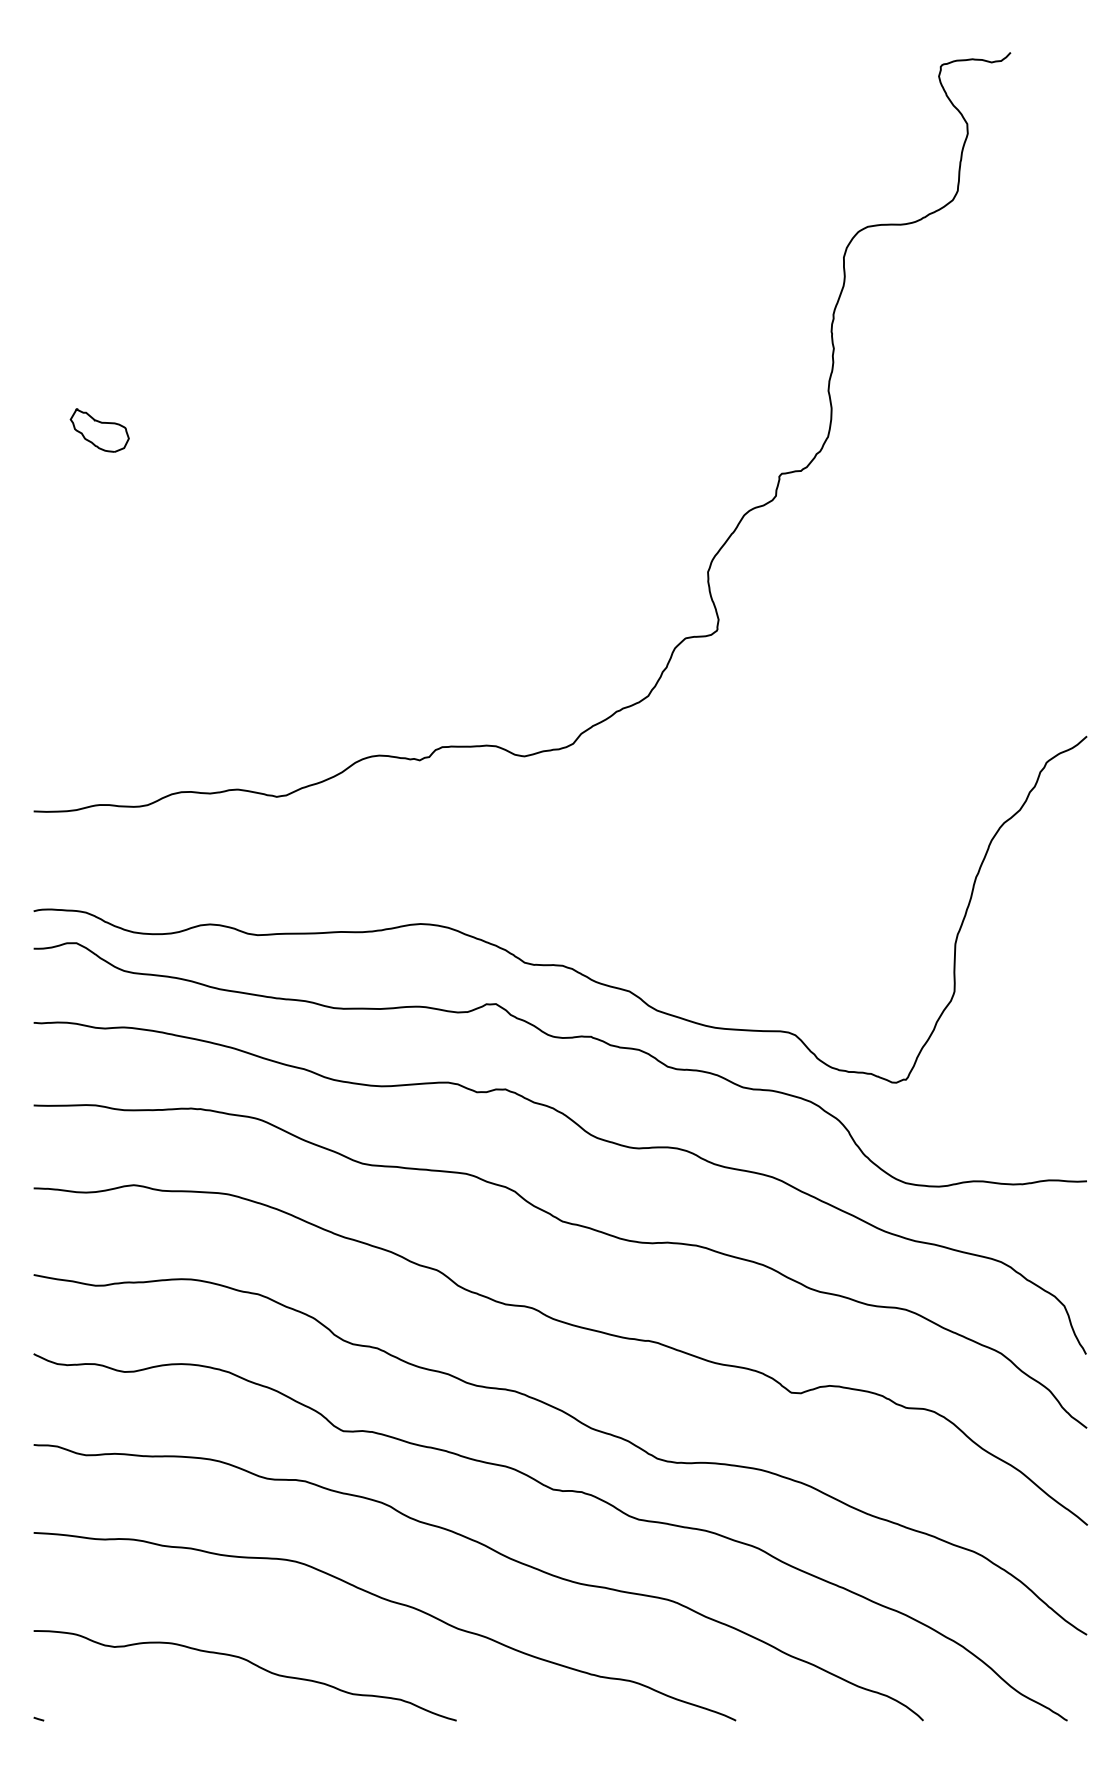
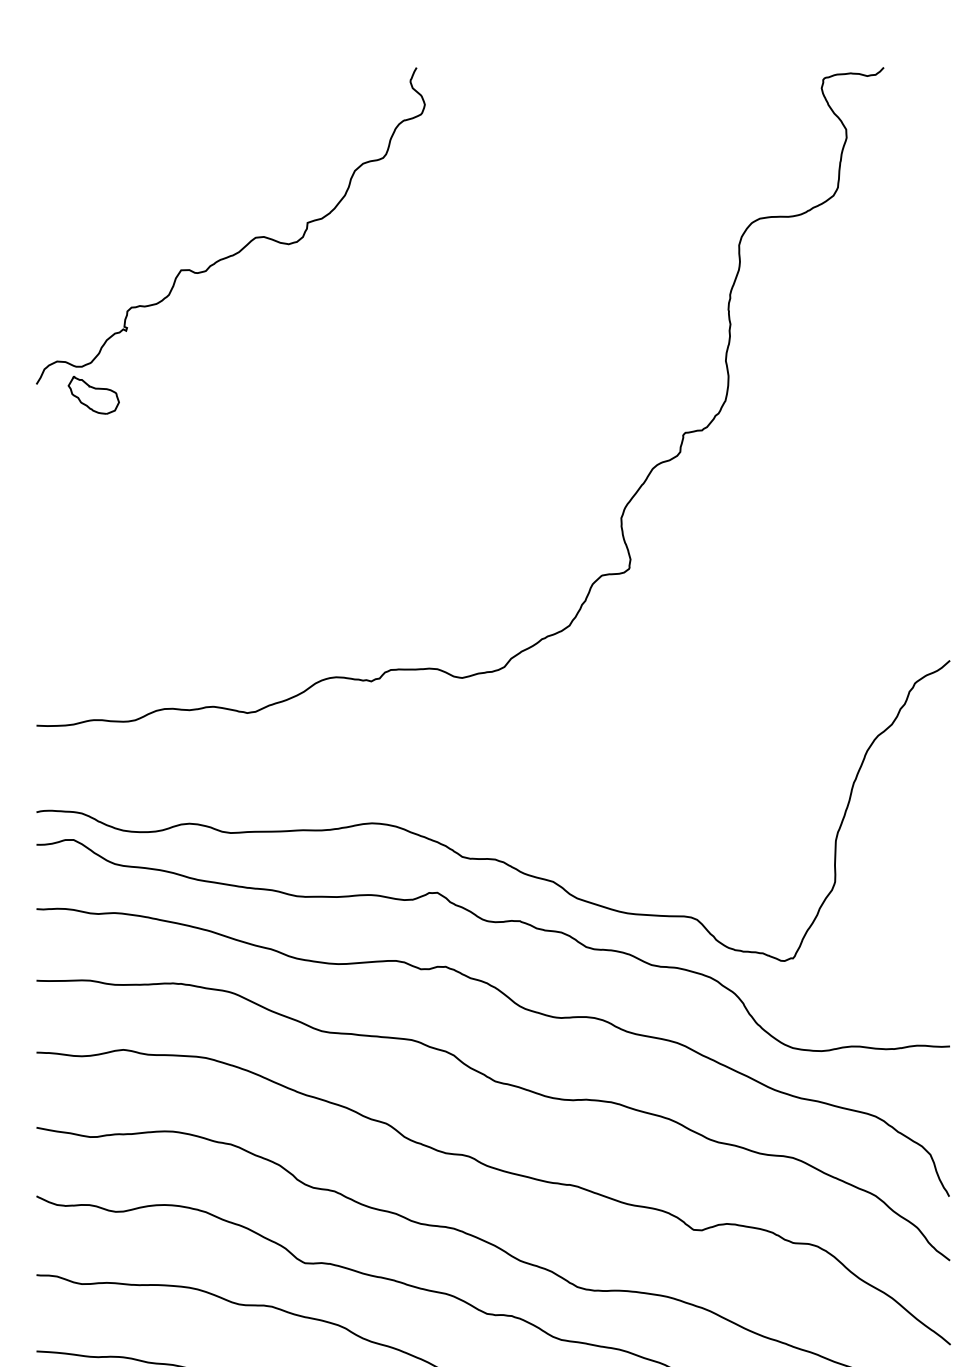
curve: (277, 254) -> (247, 242), added

